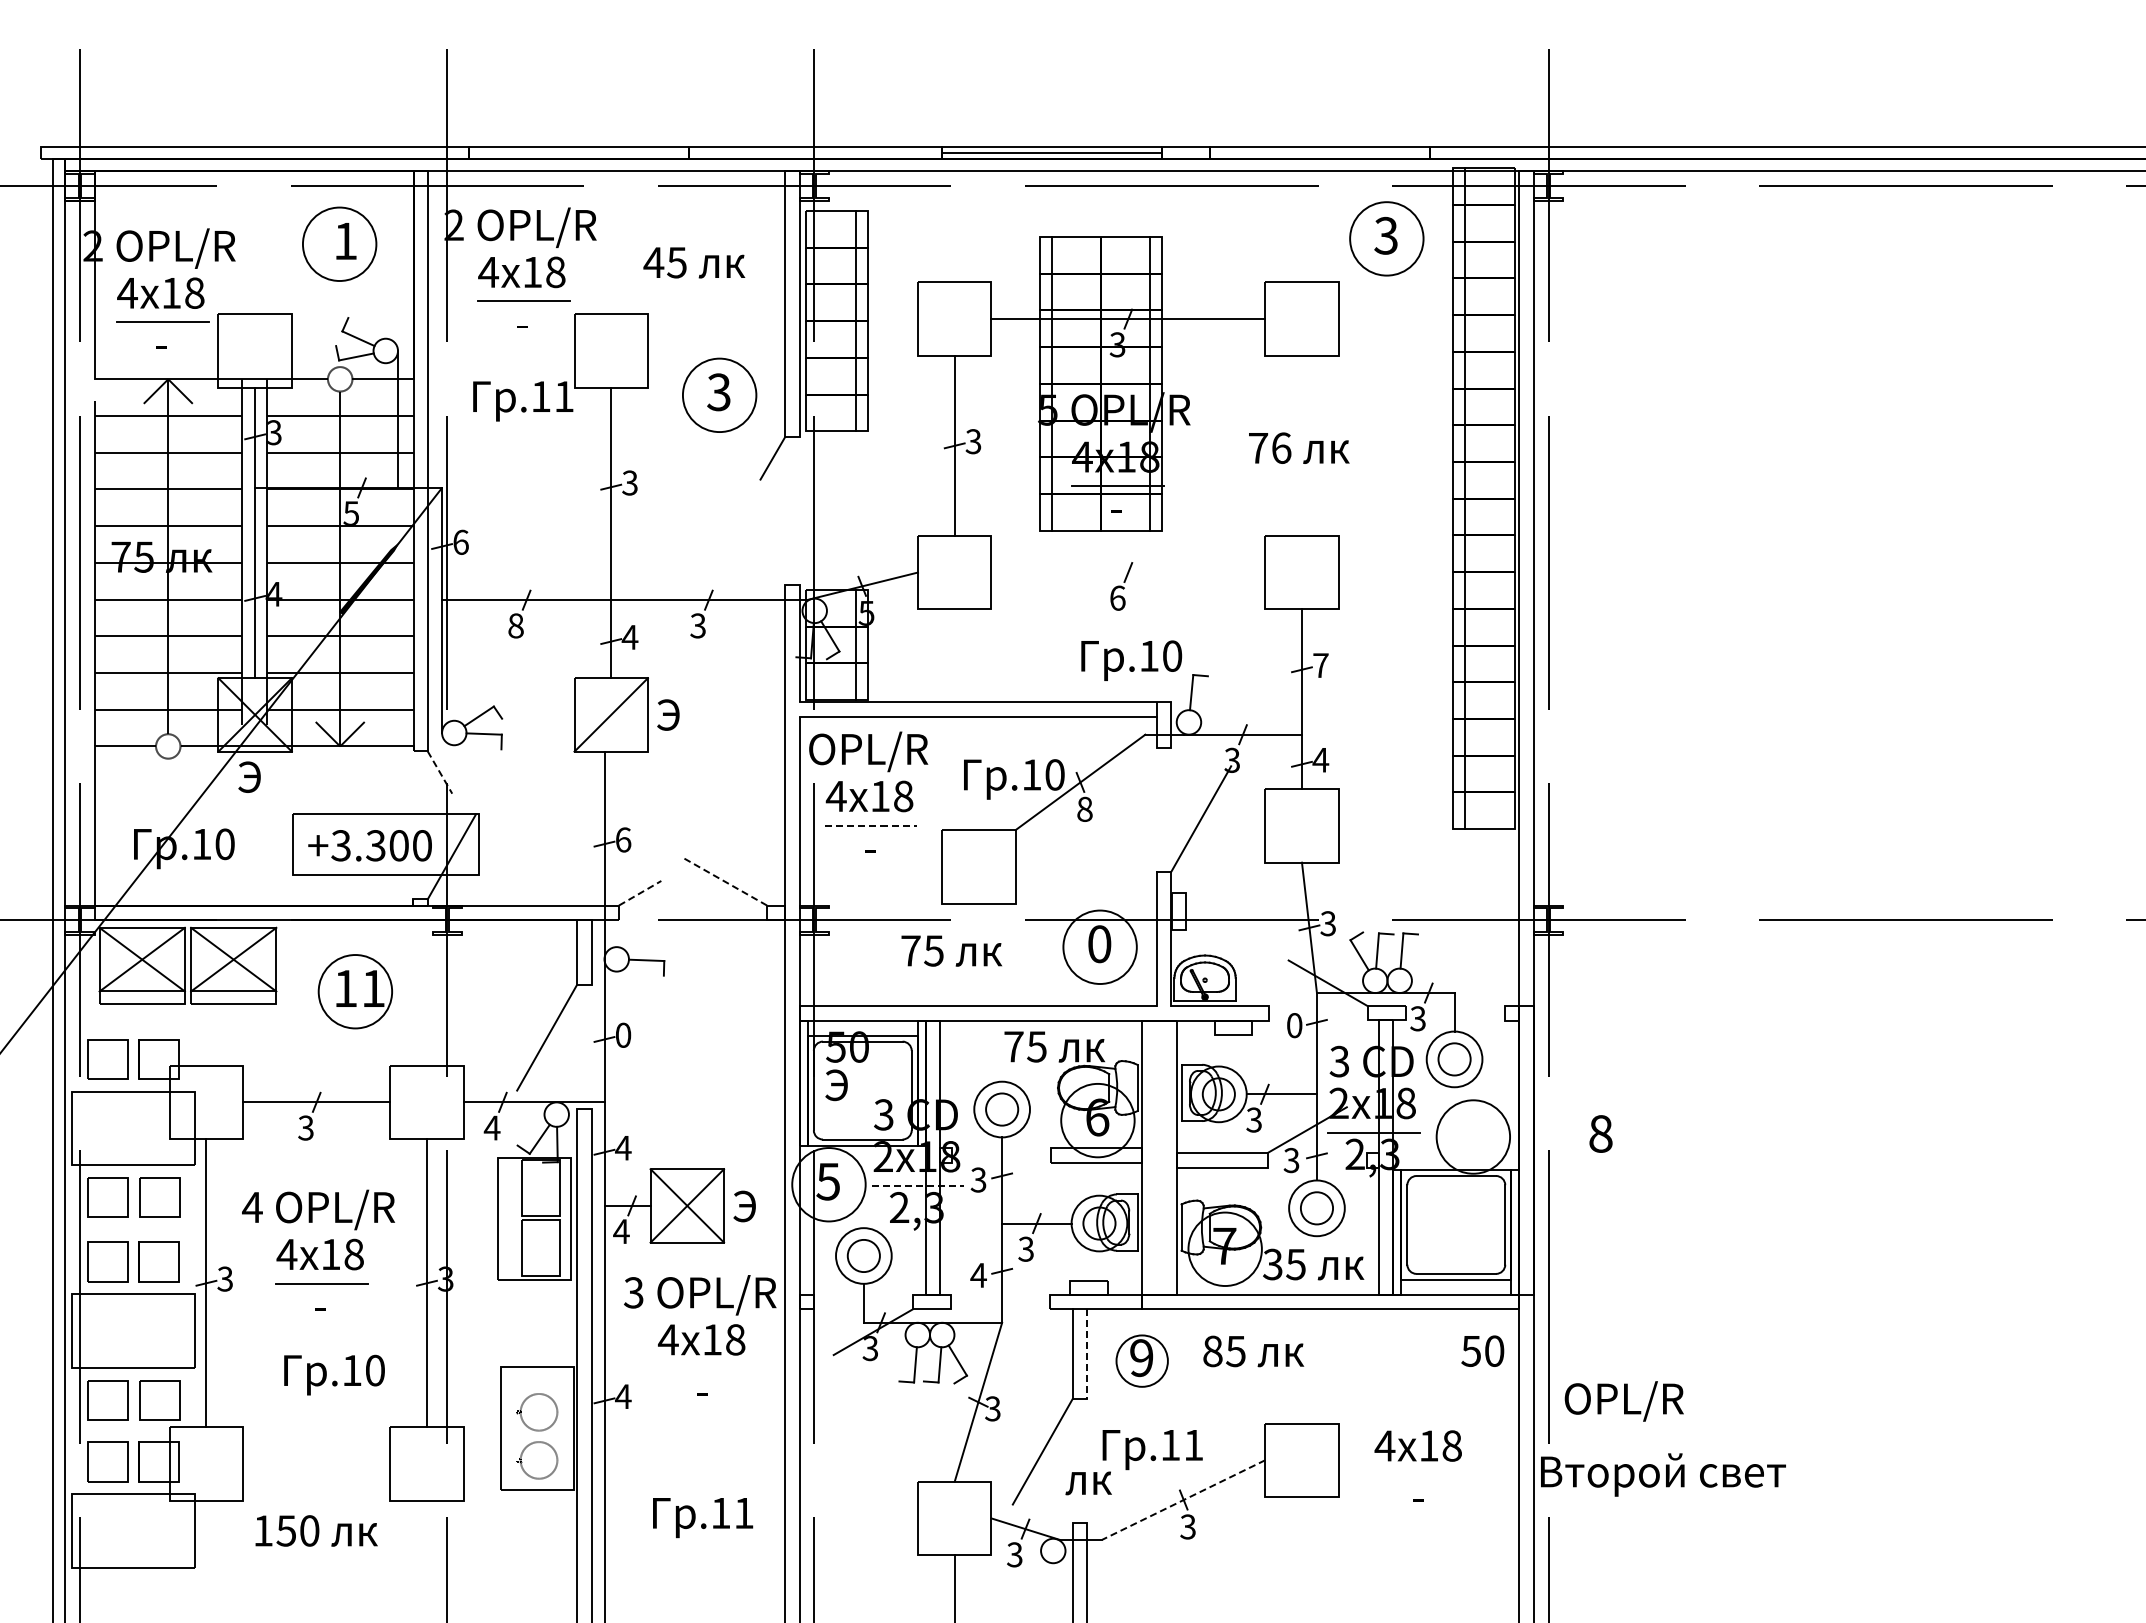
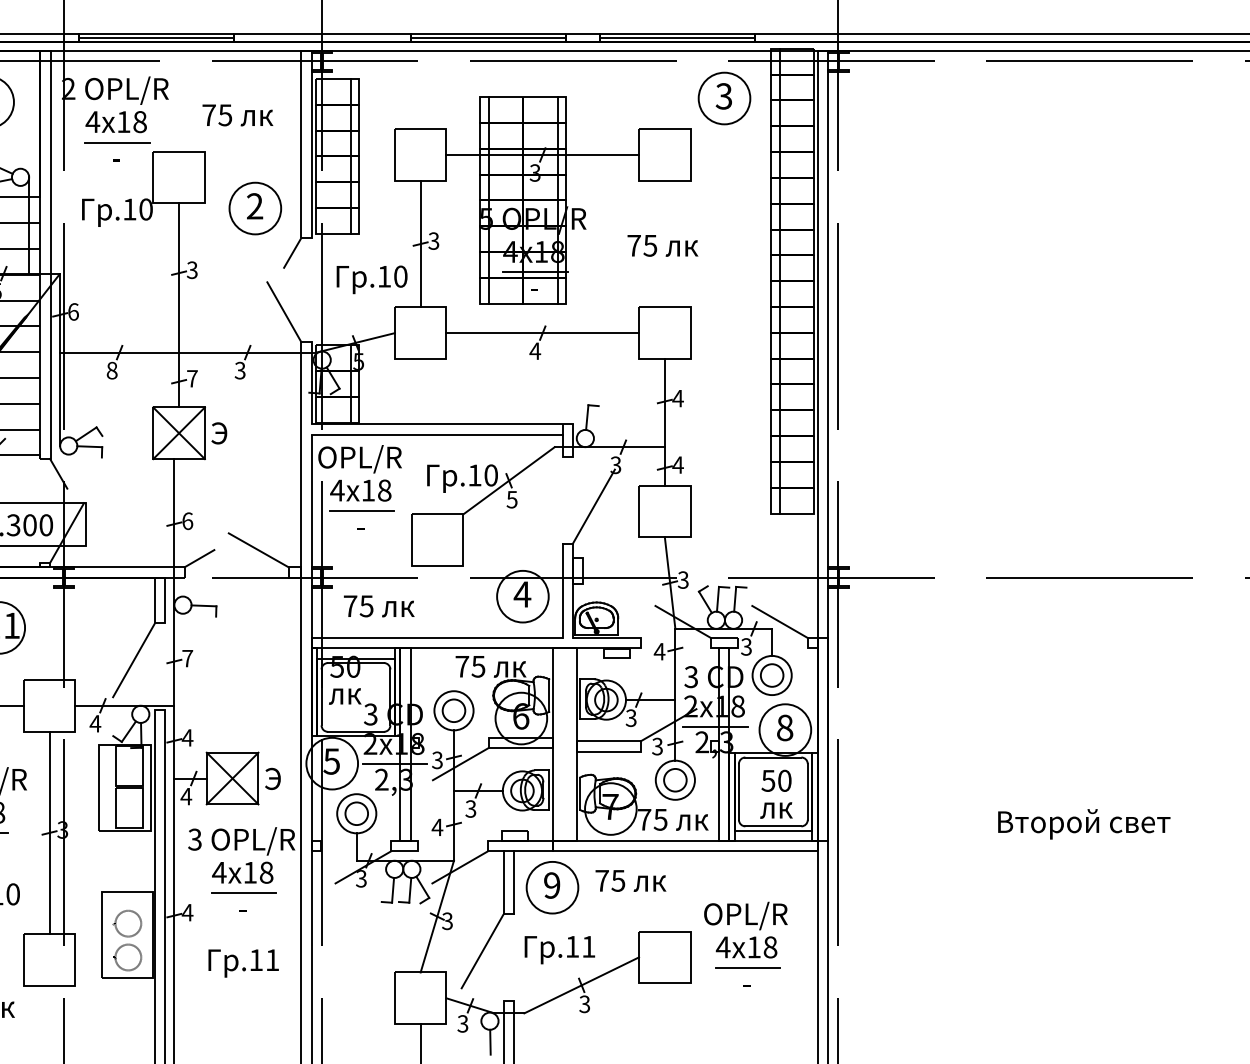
line: (578, 152) -> (156, 37), added
line: (1319, 152) -> (677, 37), added
text: (653, 262) -> (208, 115), 45 -> 75
text: (718, 392) -> (254, 206), 3 -> 2
text: (564, 396) -> (146, 209), .11 -> .10
text: (1281, 447) -> (650, 245), 76 -> 75
line: (760, 542) -> (284, 312), added
line: (1128, 572) -> (542, 333), added
text: (1117, 597) -> (535, 350), 6 -> 4
text: (629, 637) -> (191, 378), 4 -> 7
text: (1131, 660) -> (371, 279), moved
text: (1320, 665) -> (677, 398), 7 -> 4
line: (610, 714) -> (178, 432), added
line: (440, 772) -> (59, 473), dashed -> solid
text: (1084, 808) -> (511, 499), 8 -> 5
line: (871, 825) -> (362, 511), dashed -> solid
line: (724, 881) -> (258, 550), dashed -> solid
line: (640, 893) -> (199, 558), dashed -> solid
text: (1099, 944) -> (522, 594), 0 -> 4
text: (951, 950) -> (379, 605), moved
line: (1465, 983) -> (779, 622), added
text: (1294, 1025) -> (659, 651), 0 -> 4
text: (623, 1034) -> (187, 658), 0 -> 7
text: (847, 1085) -> (345, 693), Э -> лк
text: (1600, 1133) -> (784, 727), moved
line: (918, 1185) -> (395, 764), dashed -> solid
line: (1011, 1185) -> (460, 764), added
text: (1272, 1264) -> (644, 819), 35 -> 75
line: (1010, 1332) -> (459, 867), added
text: (1482, 1350) -> (776, 780), moved
text: (1212, 1351) -> (601, 880), 85 -> 75
line: (1087, 1354) -> (514, 883), dashed -> solid
circle: (1141, 1360) -> (552, 887), size x1.43
line: (703, 1368) -> (243, 892), added
text: (1623, 1401) -> (745, 916), moved
text: (1663, 1474) -> (1084, 823), moved
line: (1420, 1475) -> (748, 968), added
text: (1088, 1483) -> (776, 810), moved
line: (1183, 1500) -> (581, 985), dashed -> solid
text: (703, 1518) -> (243, 963), moved
line: (1053, 1580) -> (490, 1041), added

